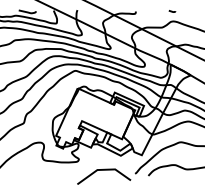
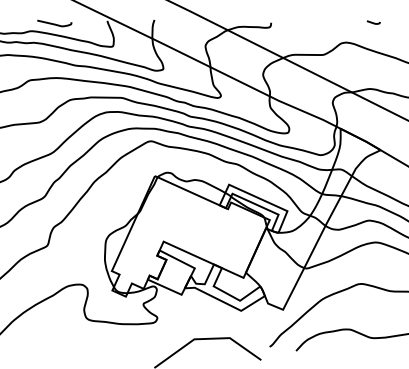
curve: (172, 11) -> (374, 22), moved

